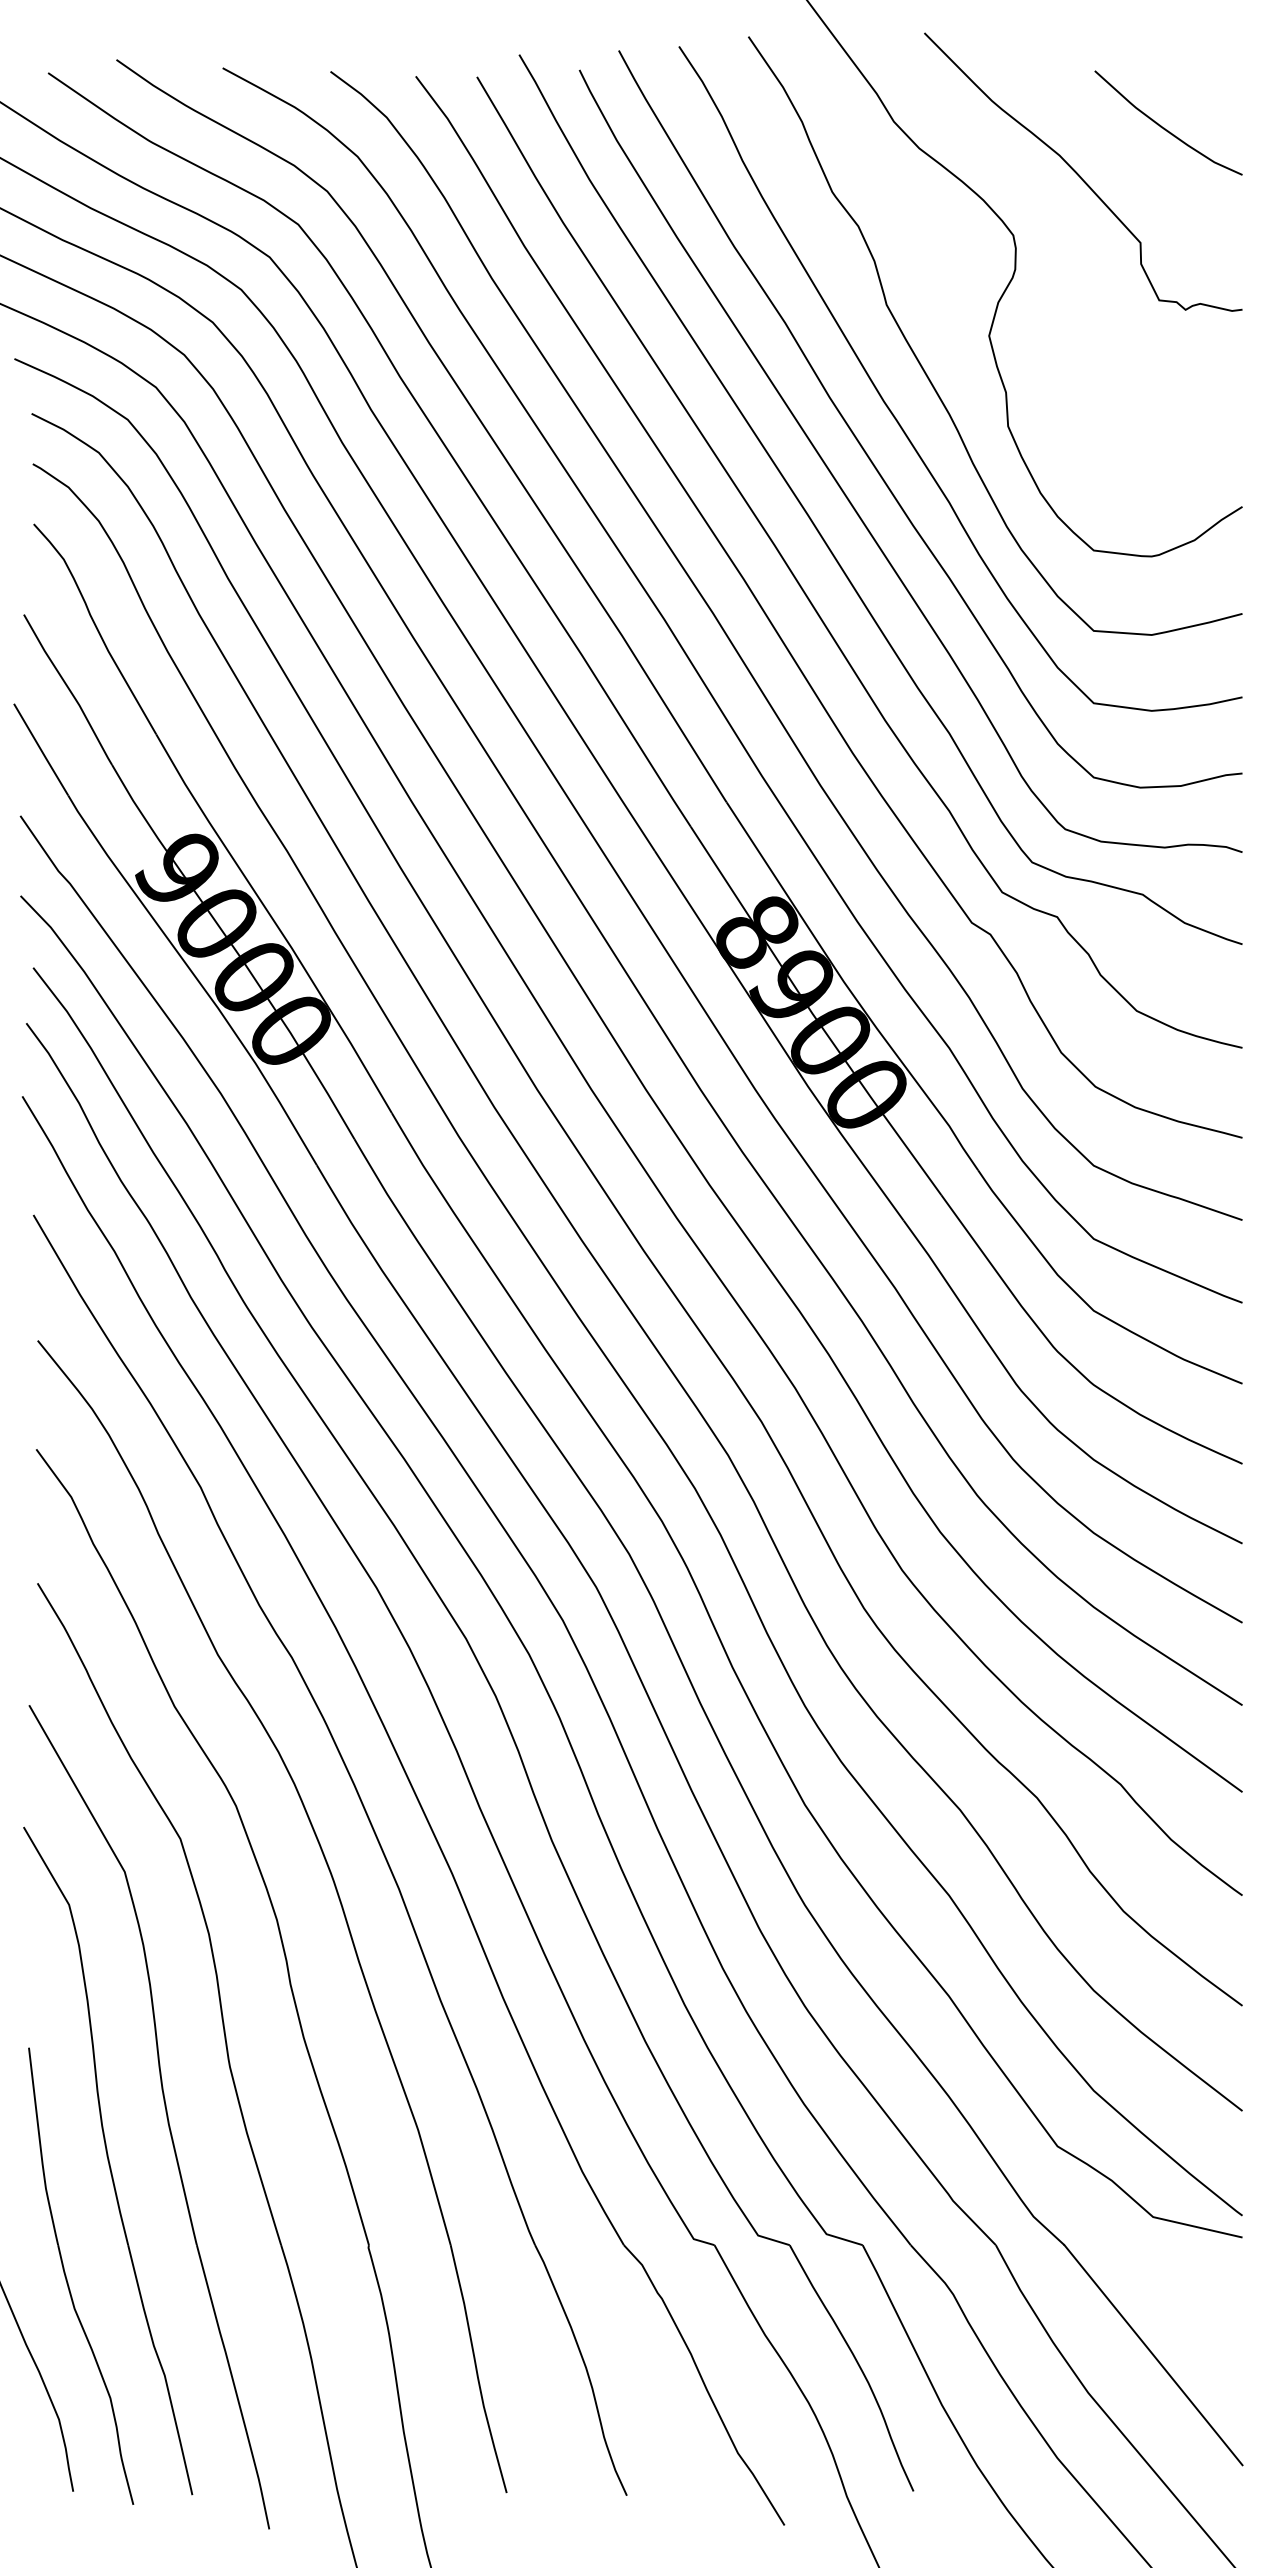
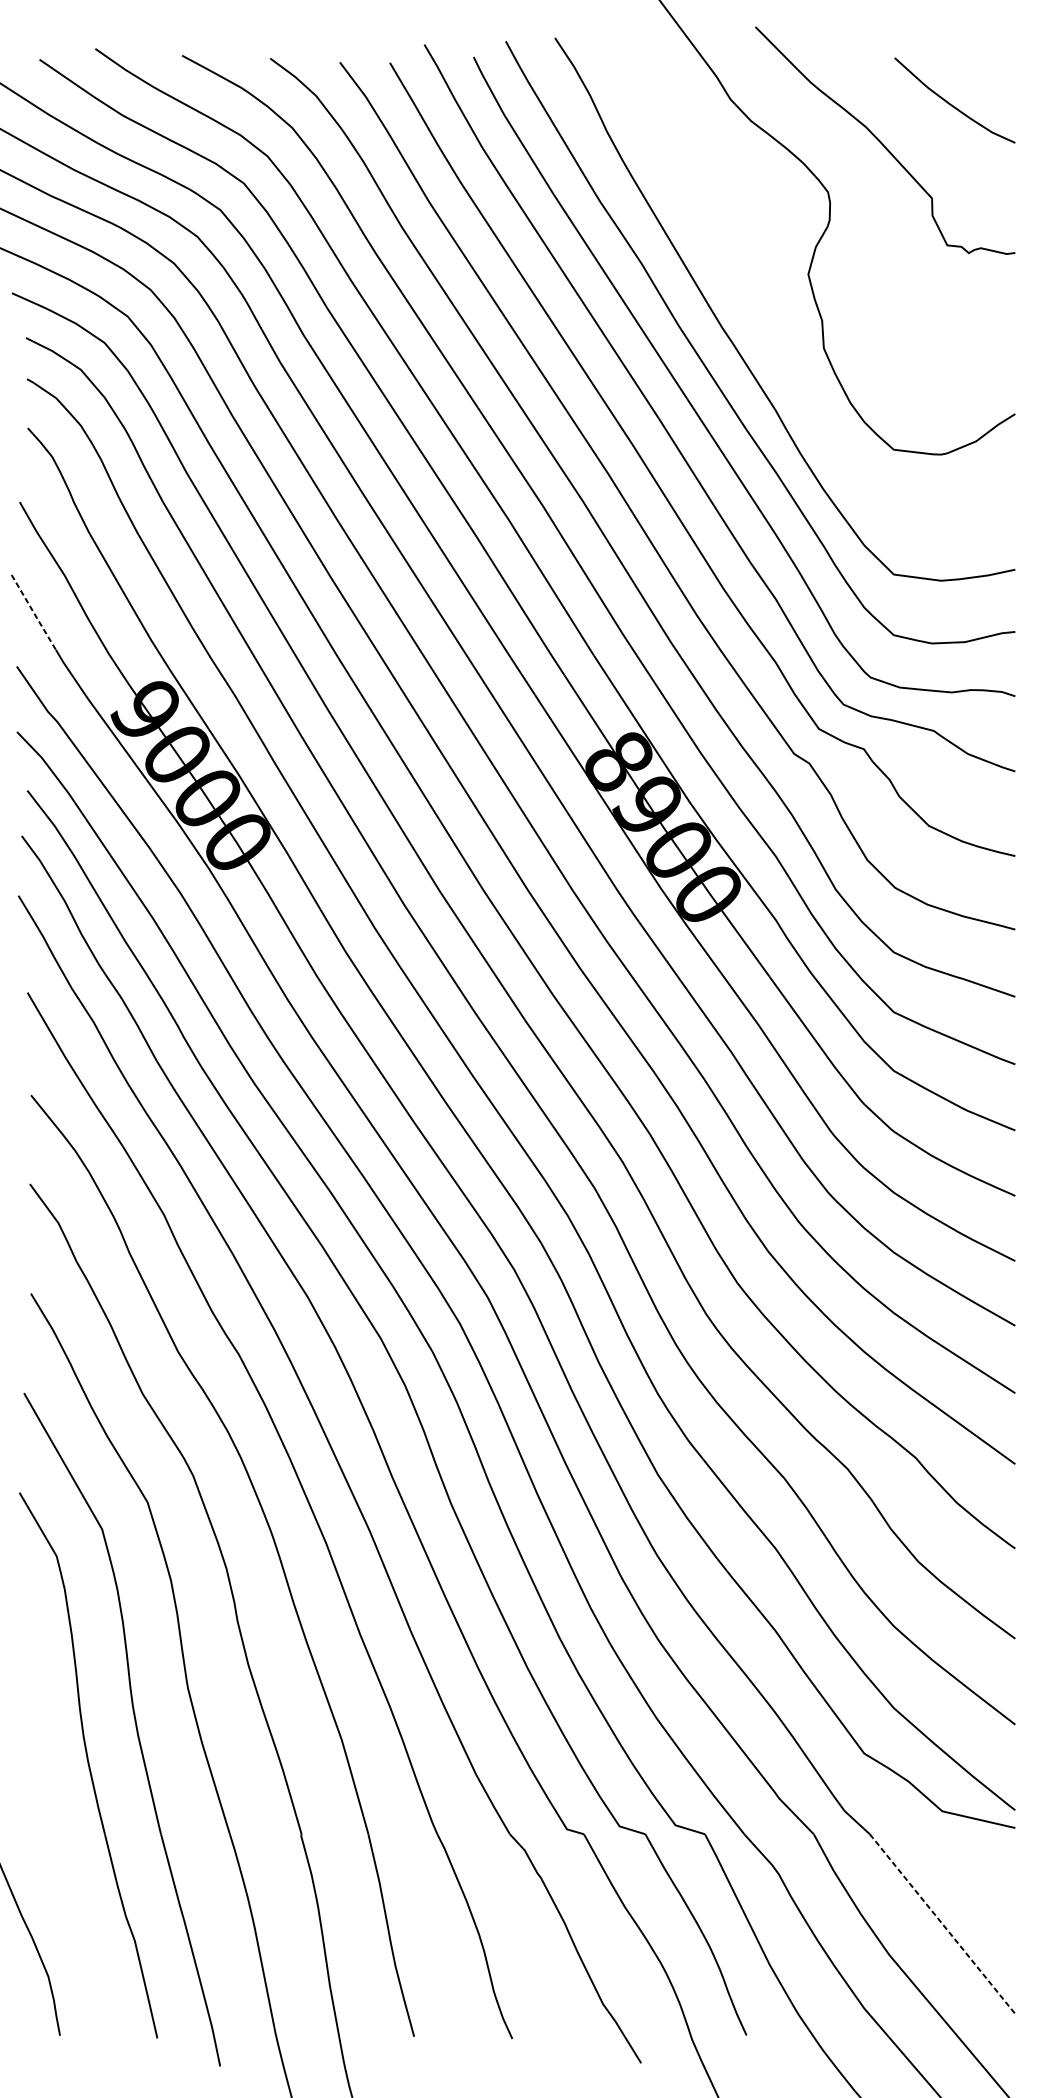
curve: (926, 372) -> (757, 304), removed
line: (41, 750) -> (34, 613), solid -> dashed
part: (67, 2278) -> (55, 1861), removed
line: (1153, 2355) -> (942, 1924), solid -> dashed

